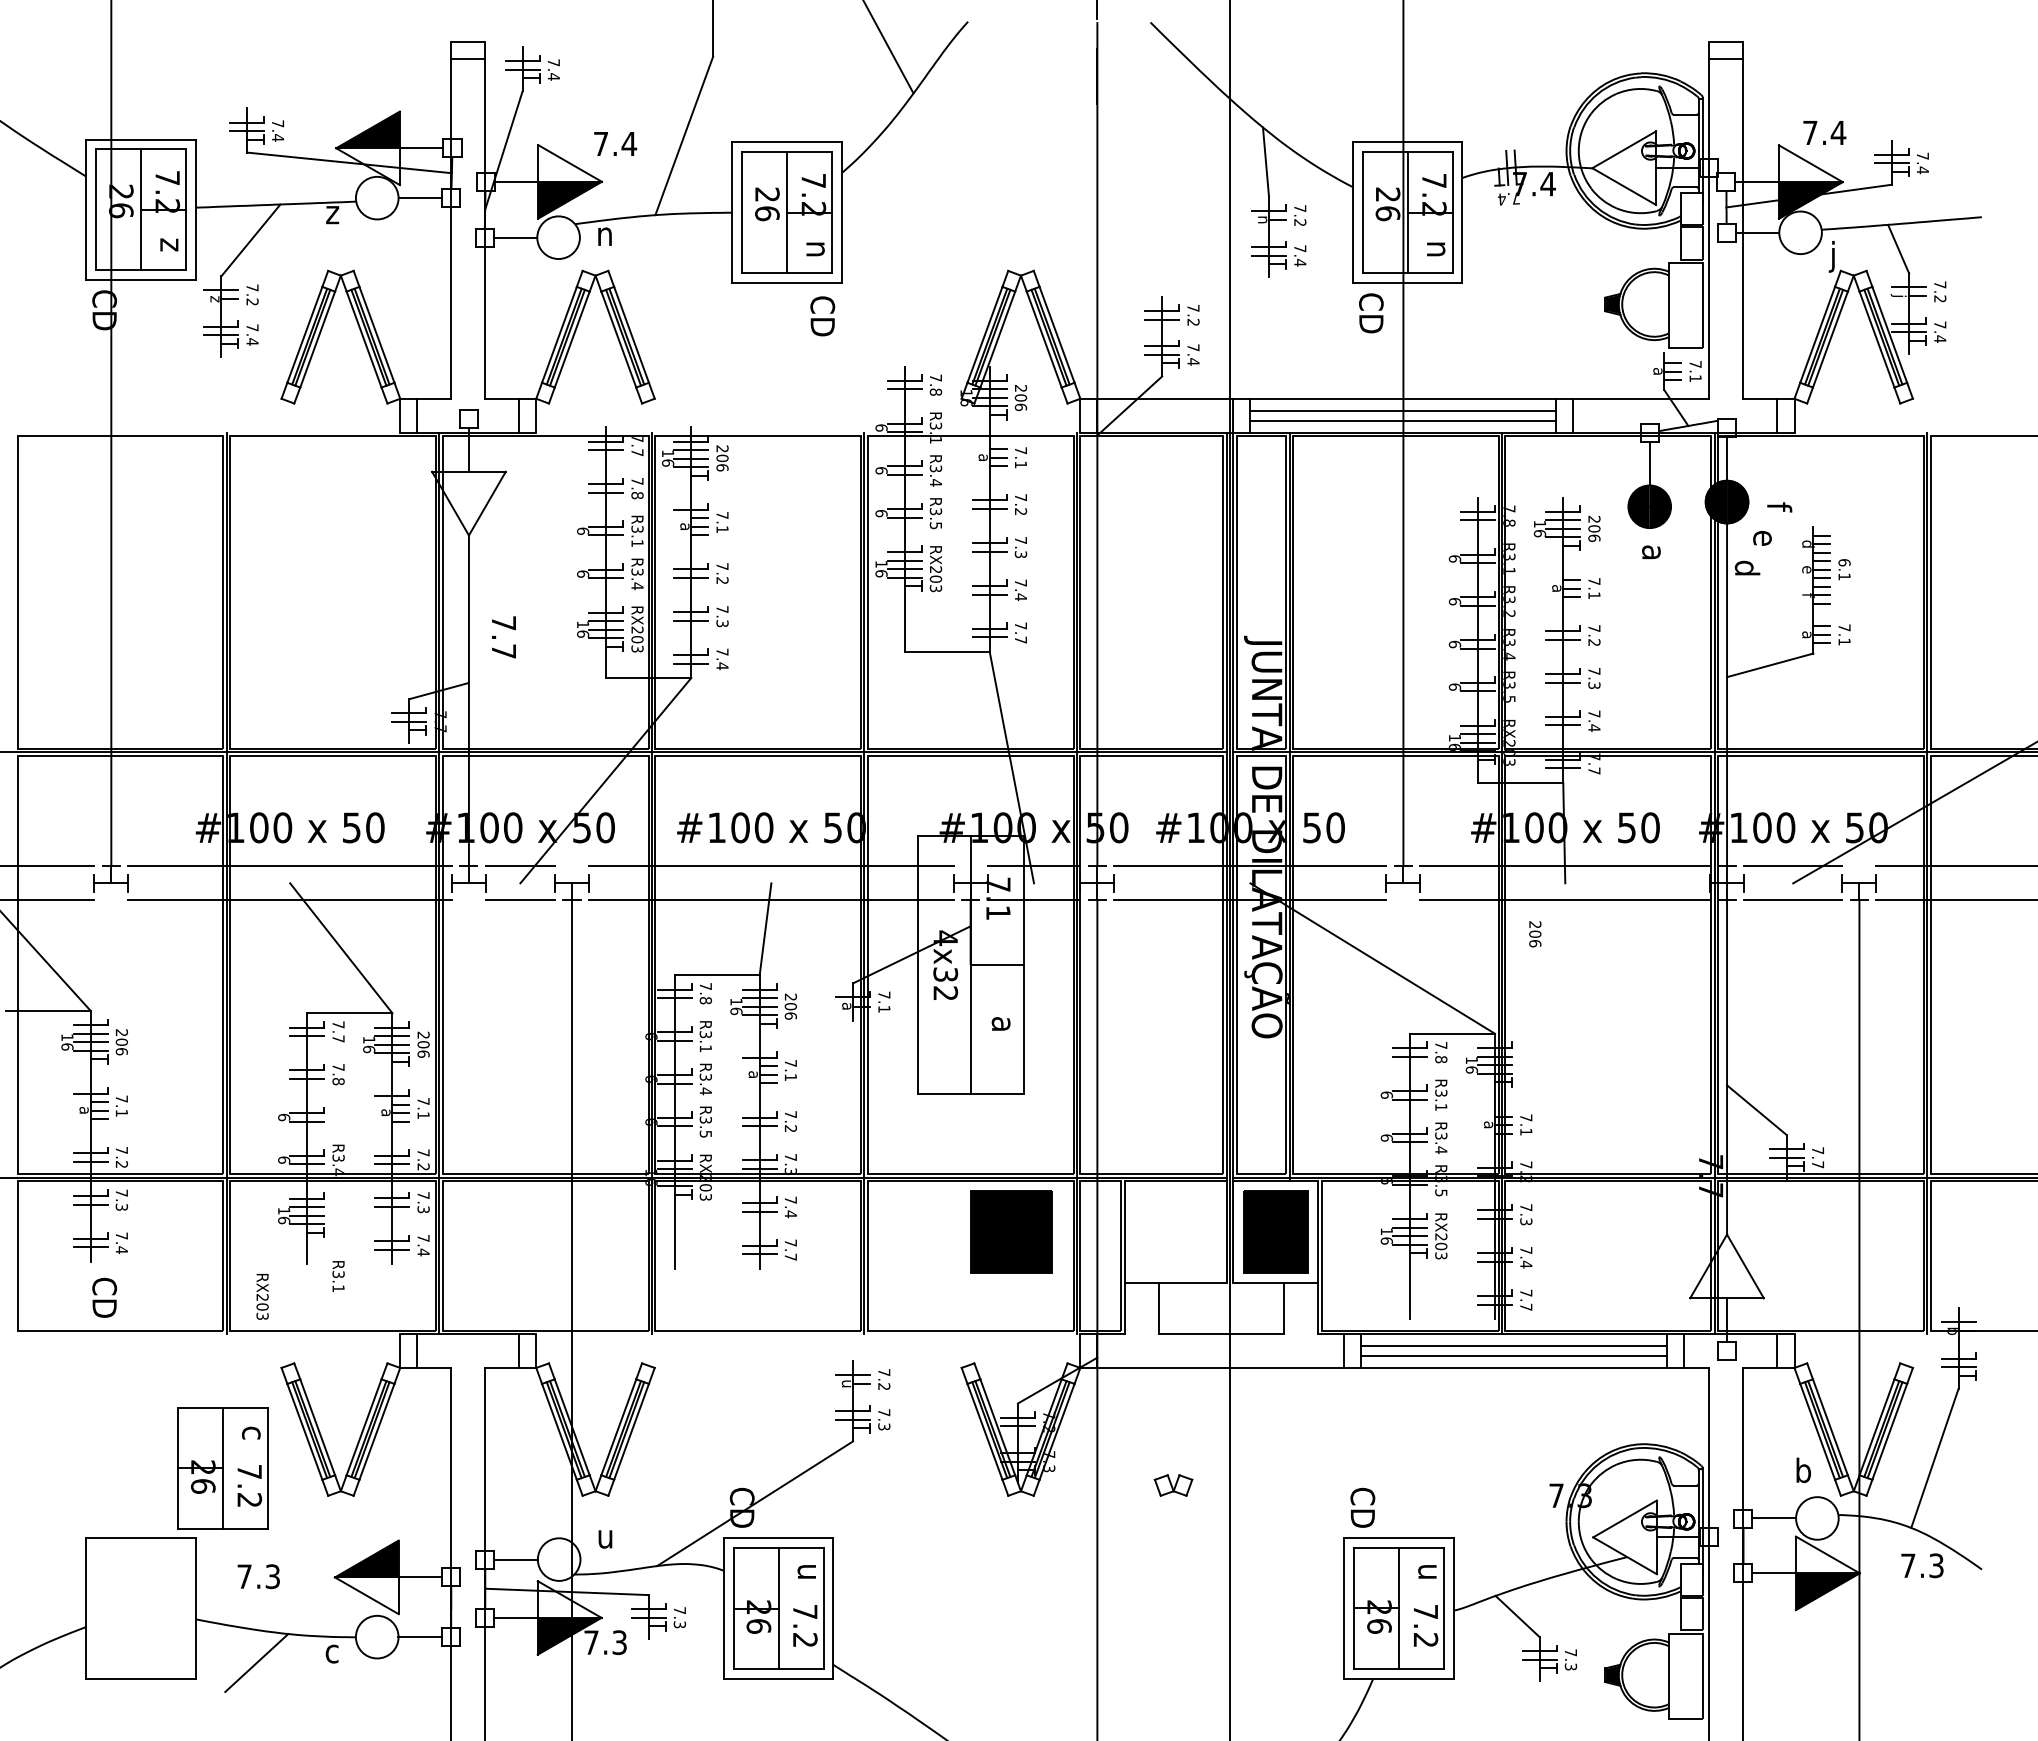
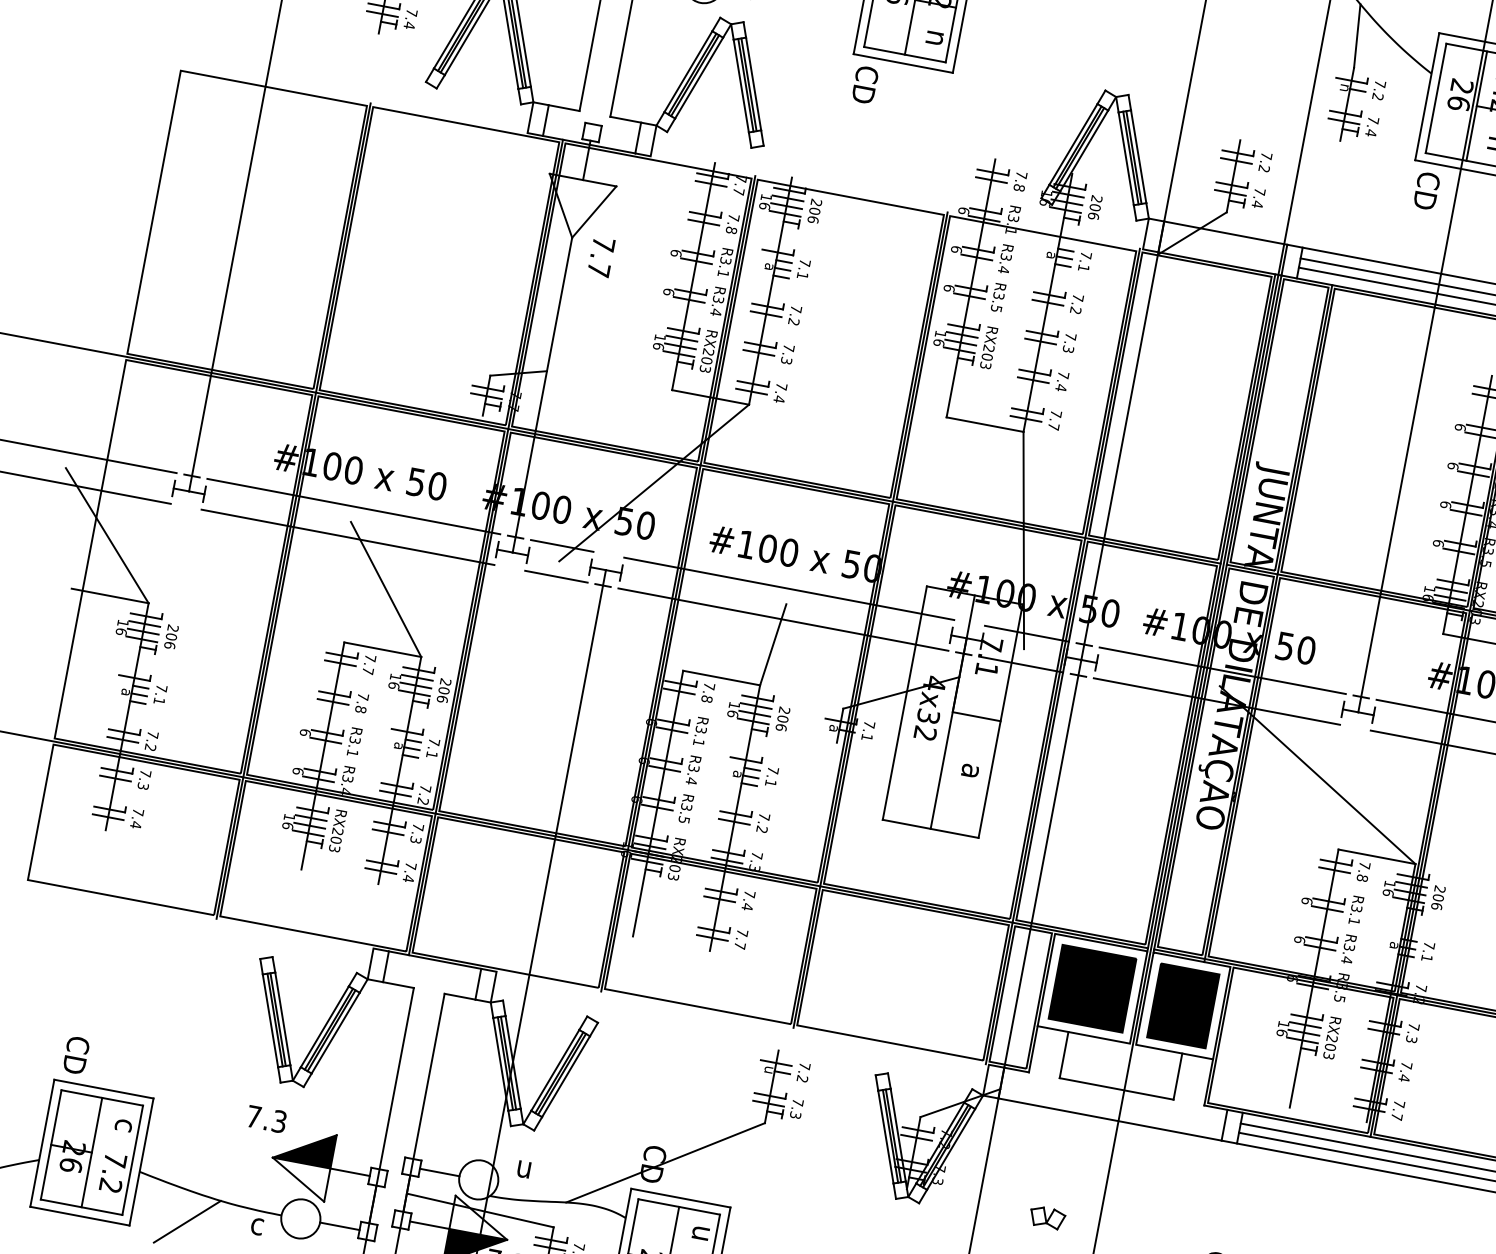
text: (822, 316) -> (864, 85), moved
text: (503, 637) -> (600, 257), moved
text: (1535, 934) -> (1438, 898), moved
part: (1011, 1231) -> (1092, 988), moved
text: (338, 1276) -> (354, 742), moved
text: (262, 1296) -> (337, 830), moved
text: (104, 1297) -> (76, 1055), moved
part: (222, 1468) -> (91, 1152), moved
text: (258, 1576) -> (266, 1119), moved

